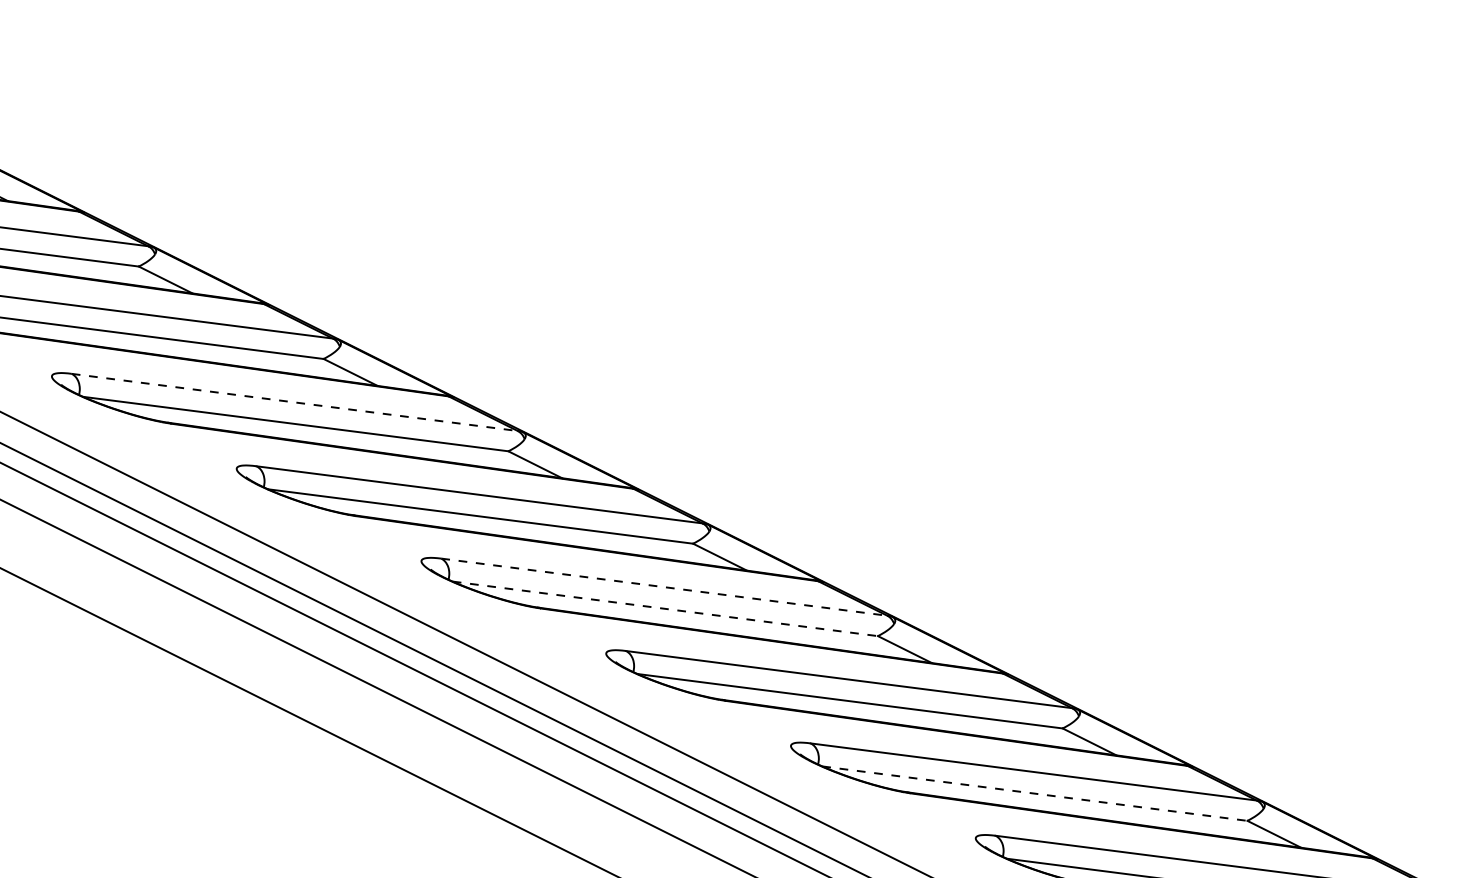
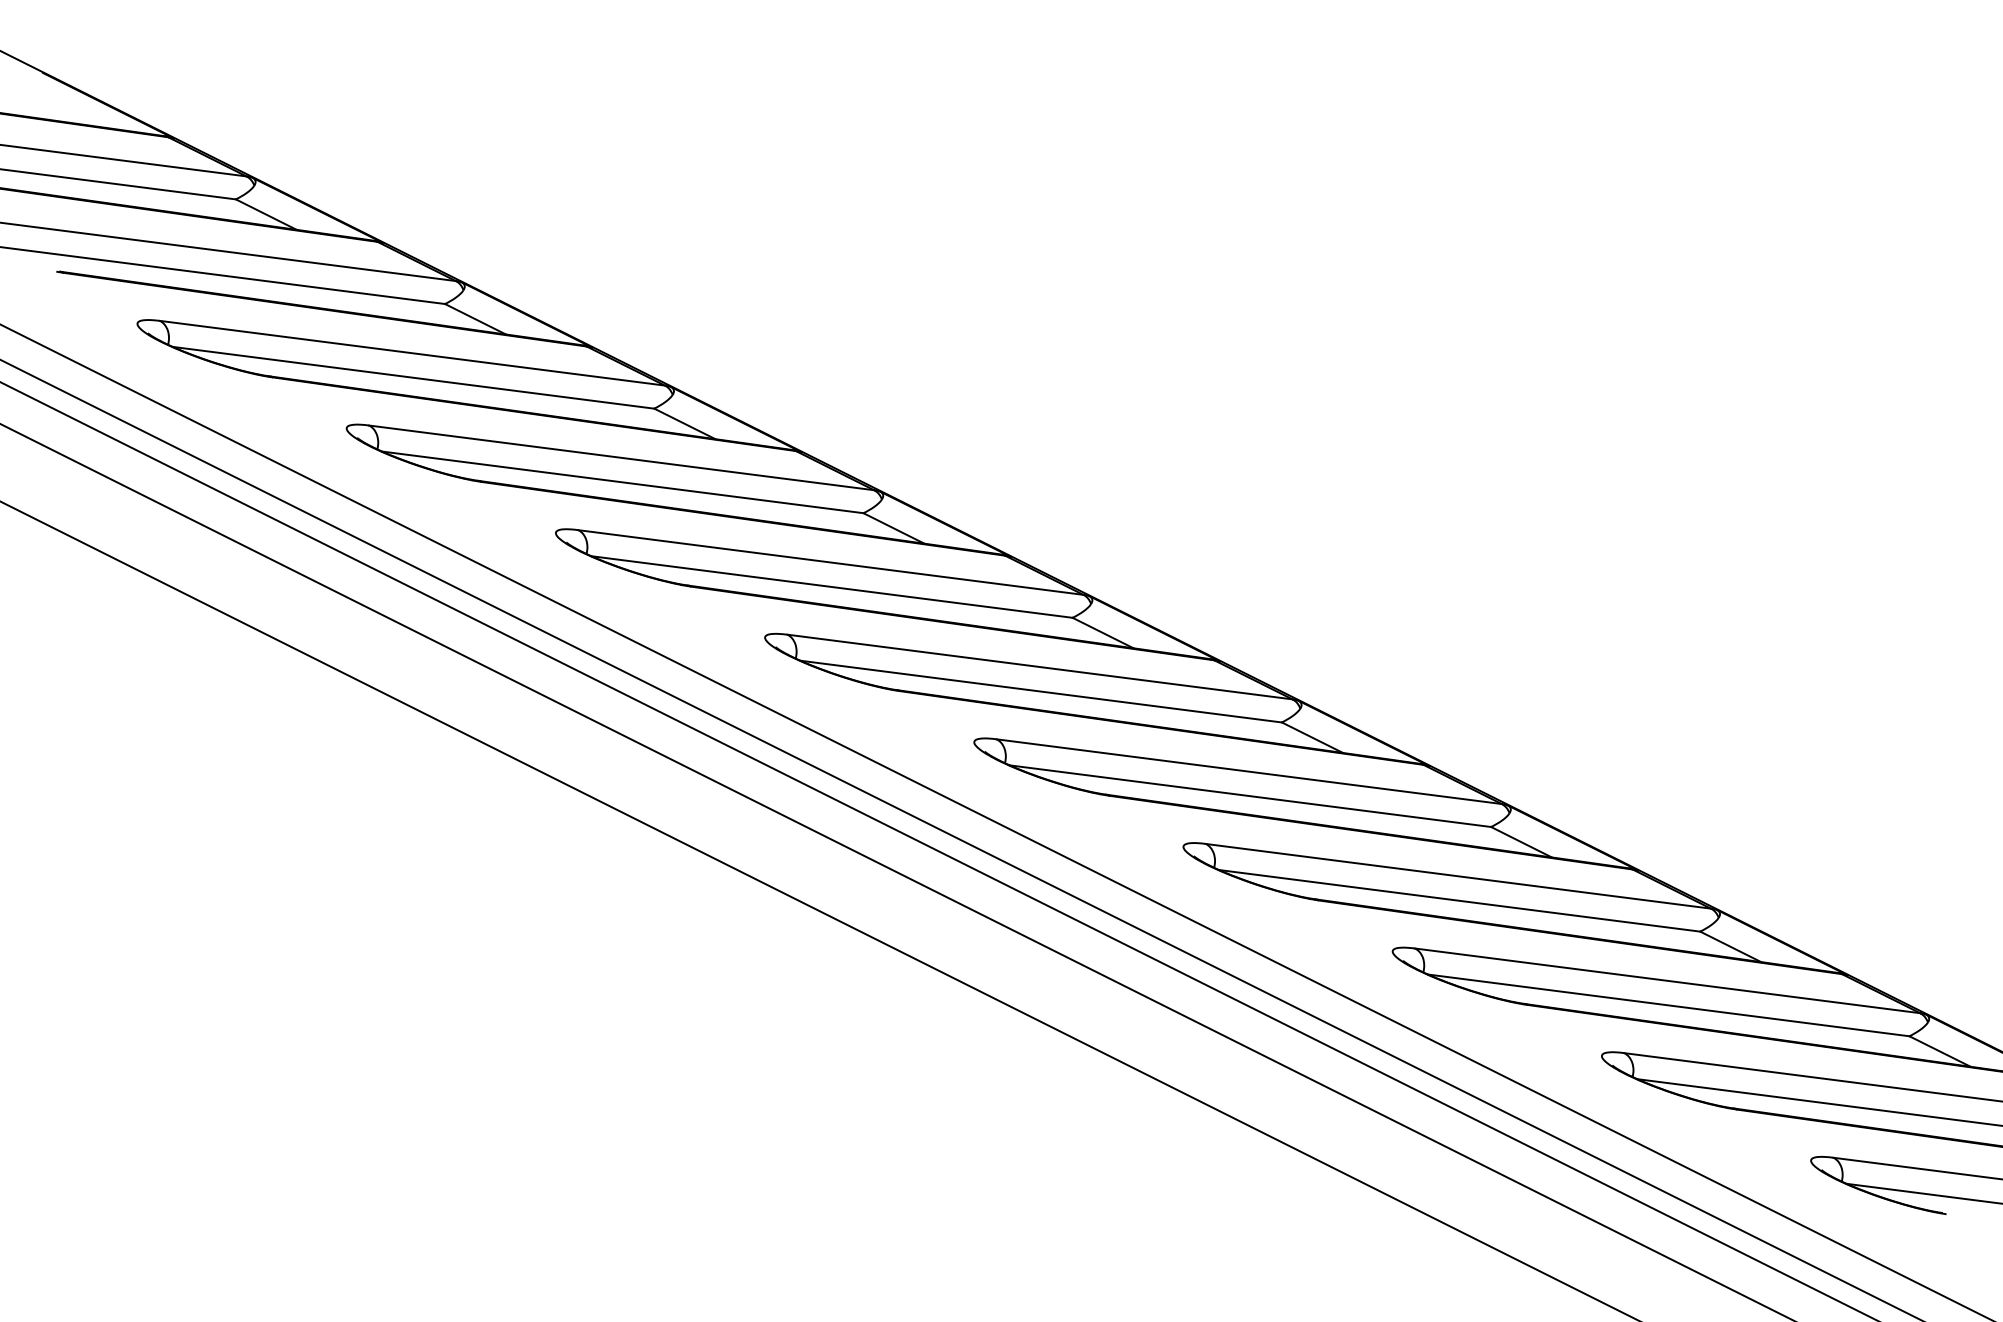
line: (294, 402) -> (621, 457), dashed -> solid
line: (664, 587) -> (1040, 667), dashed -> solid
line: (665, 608) -> (1041, 691), dashed -> solid
line: (1034, 793) -> (1459, 900), dashed -> solid

